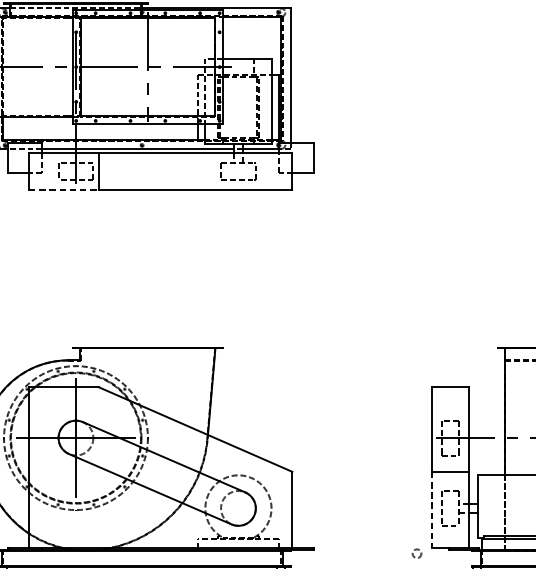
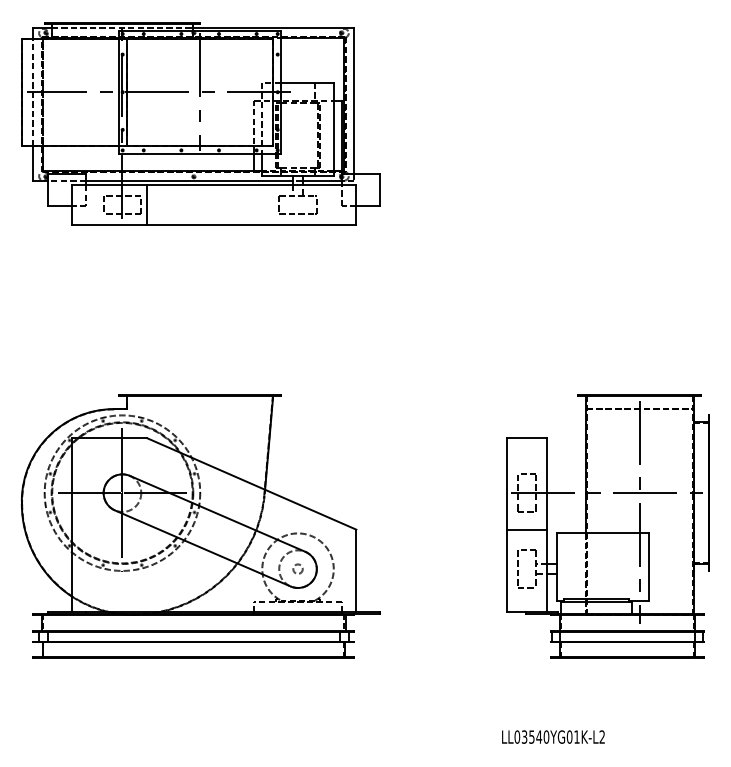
line: (63, 190) -> (109, 225), dashed -> solid
line: (432, 510) -> (507, 571), dashed -> solid
circle: (416, 553) -> (297, 568), moved

